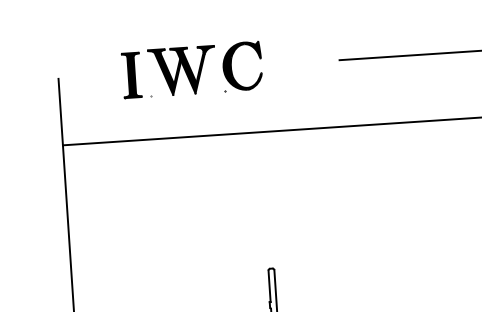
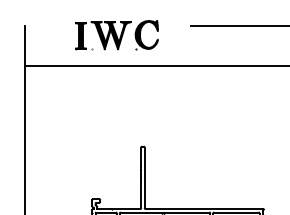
part: (191, 70) -> (116, 35), moved

